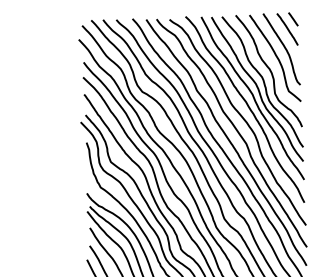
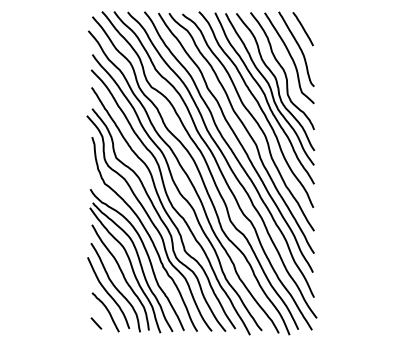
line: (293, 18) -> (309, 18), removed

